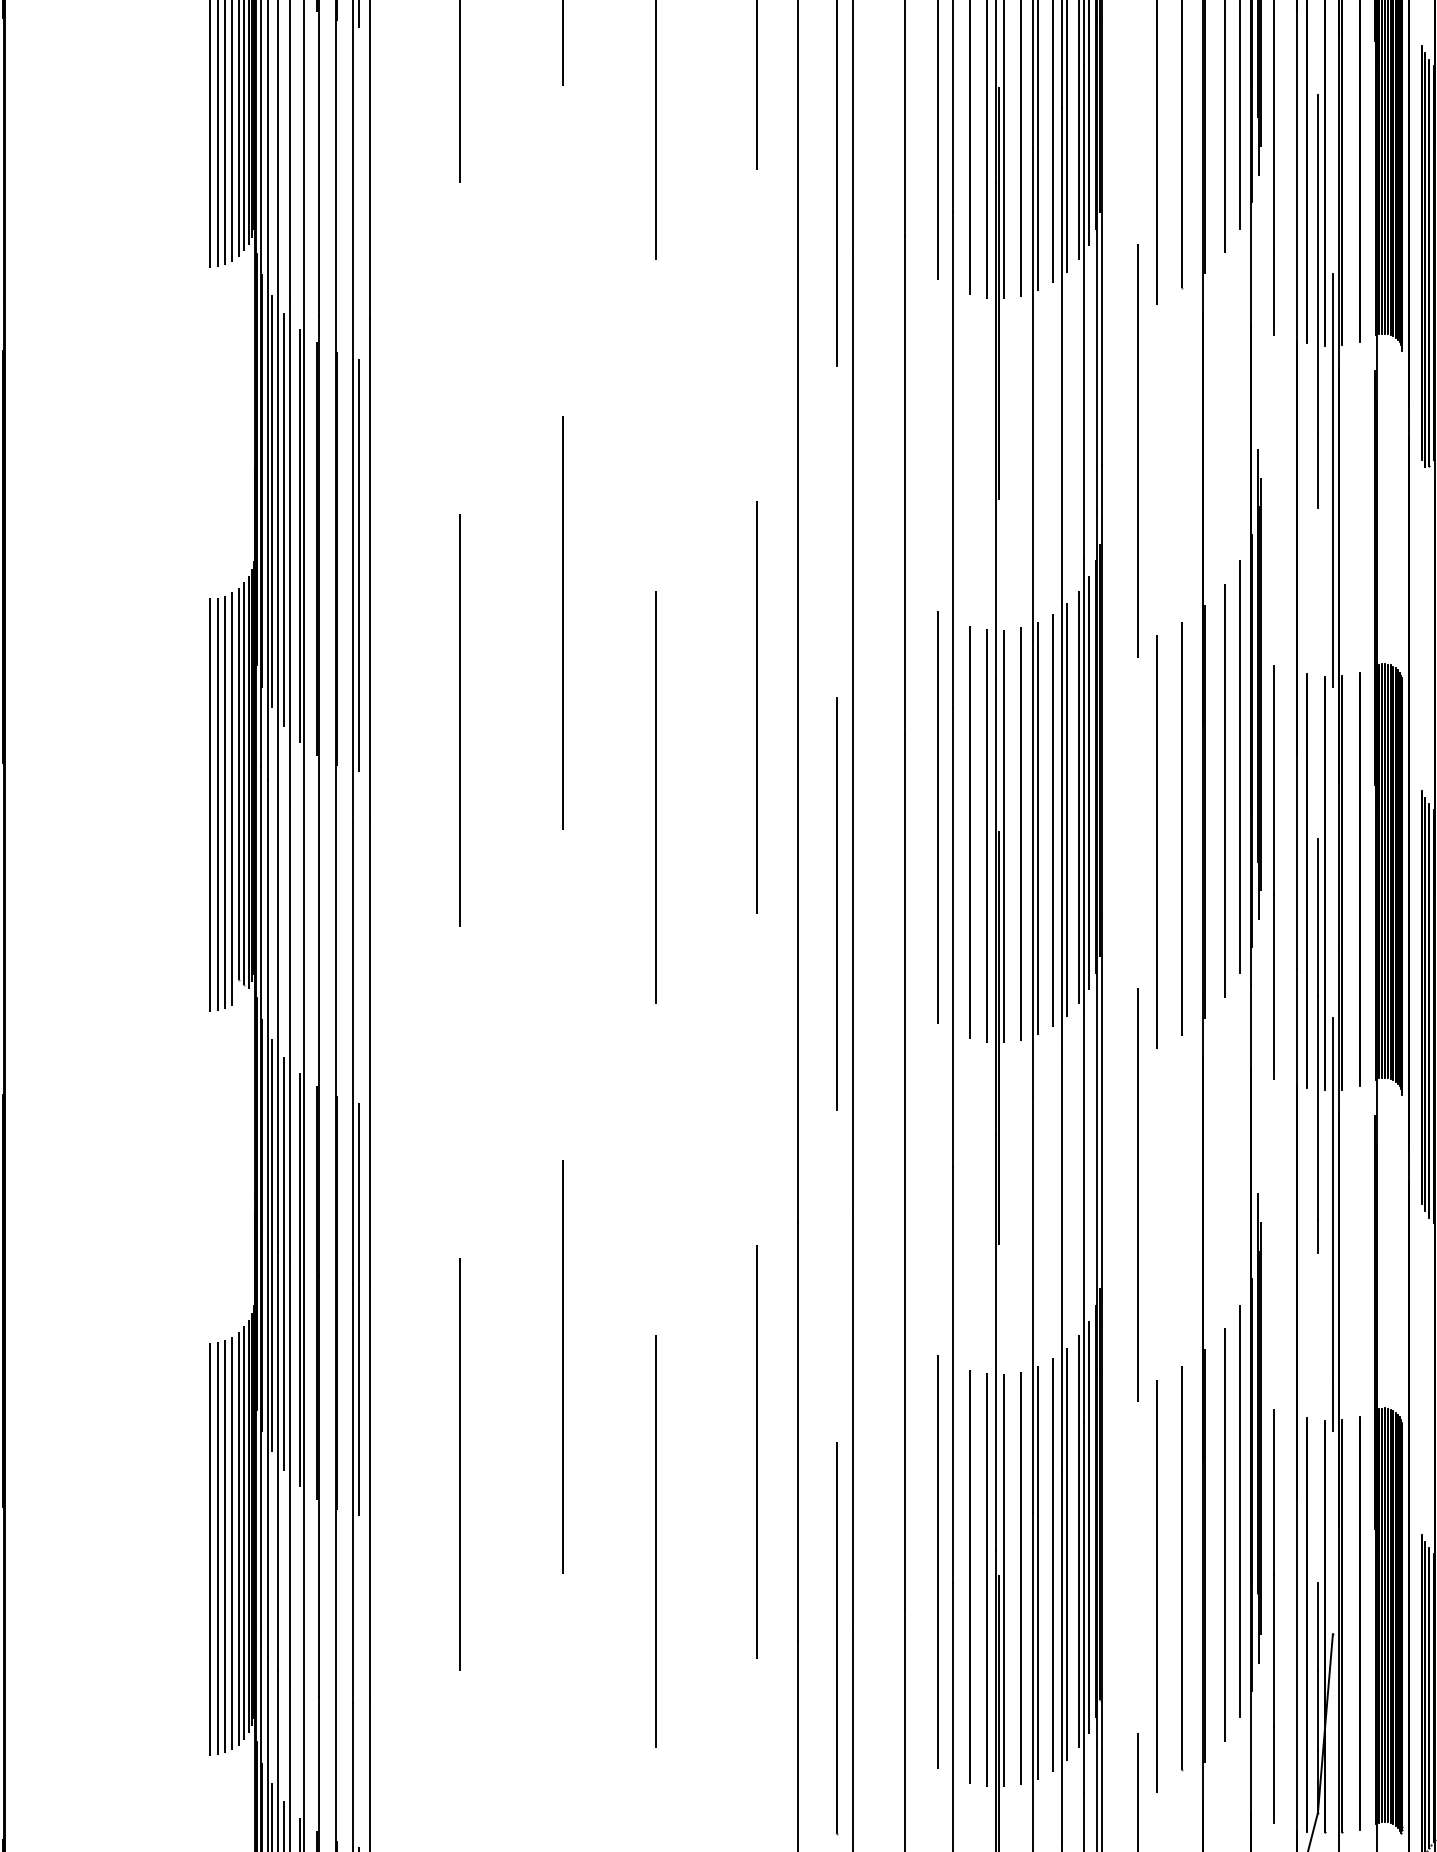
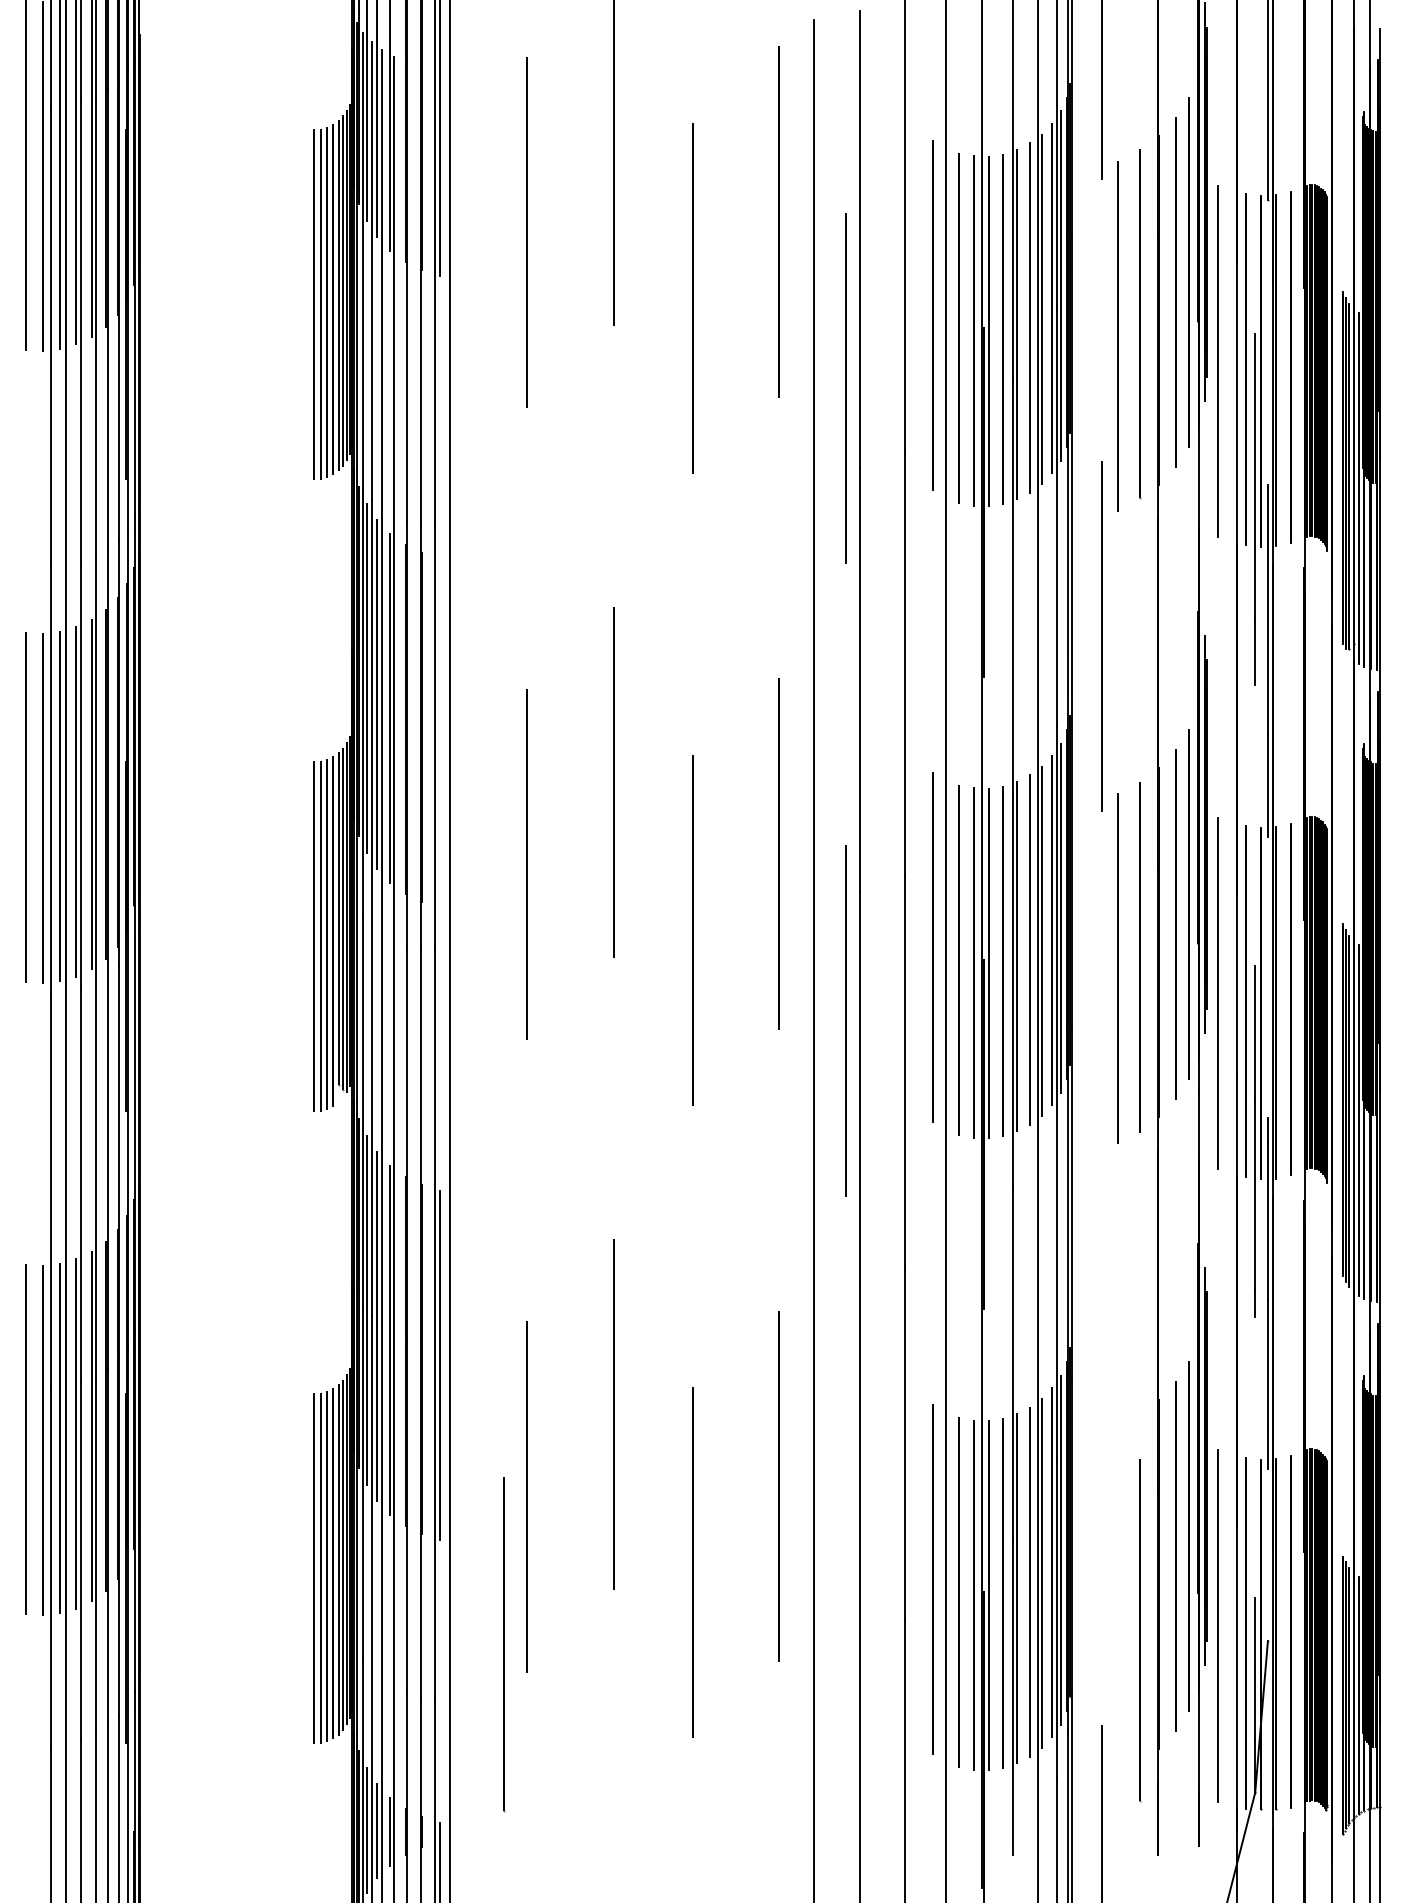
line: (358, 564) -> (440, 732), removed
line: (1136, 1195) -> (1101, 1268), removed
line: (1182, 1568) -> (1140, 1630), moved
line: (1155, 1586) -> (1117, 1600), removed
line: (836, 1638) -> (504, 1644), moved

